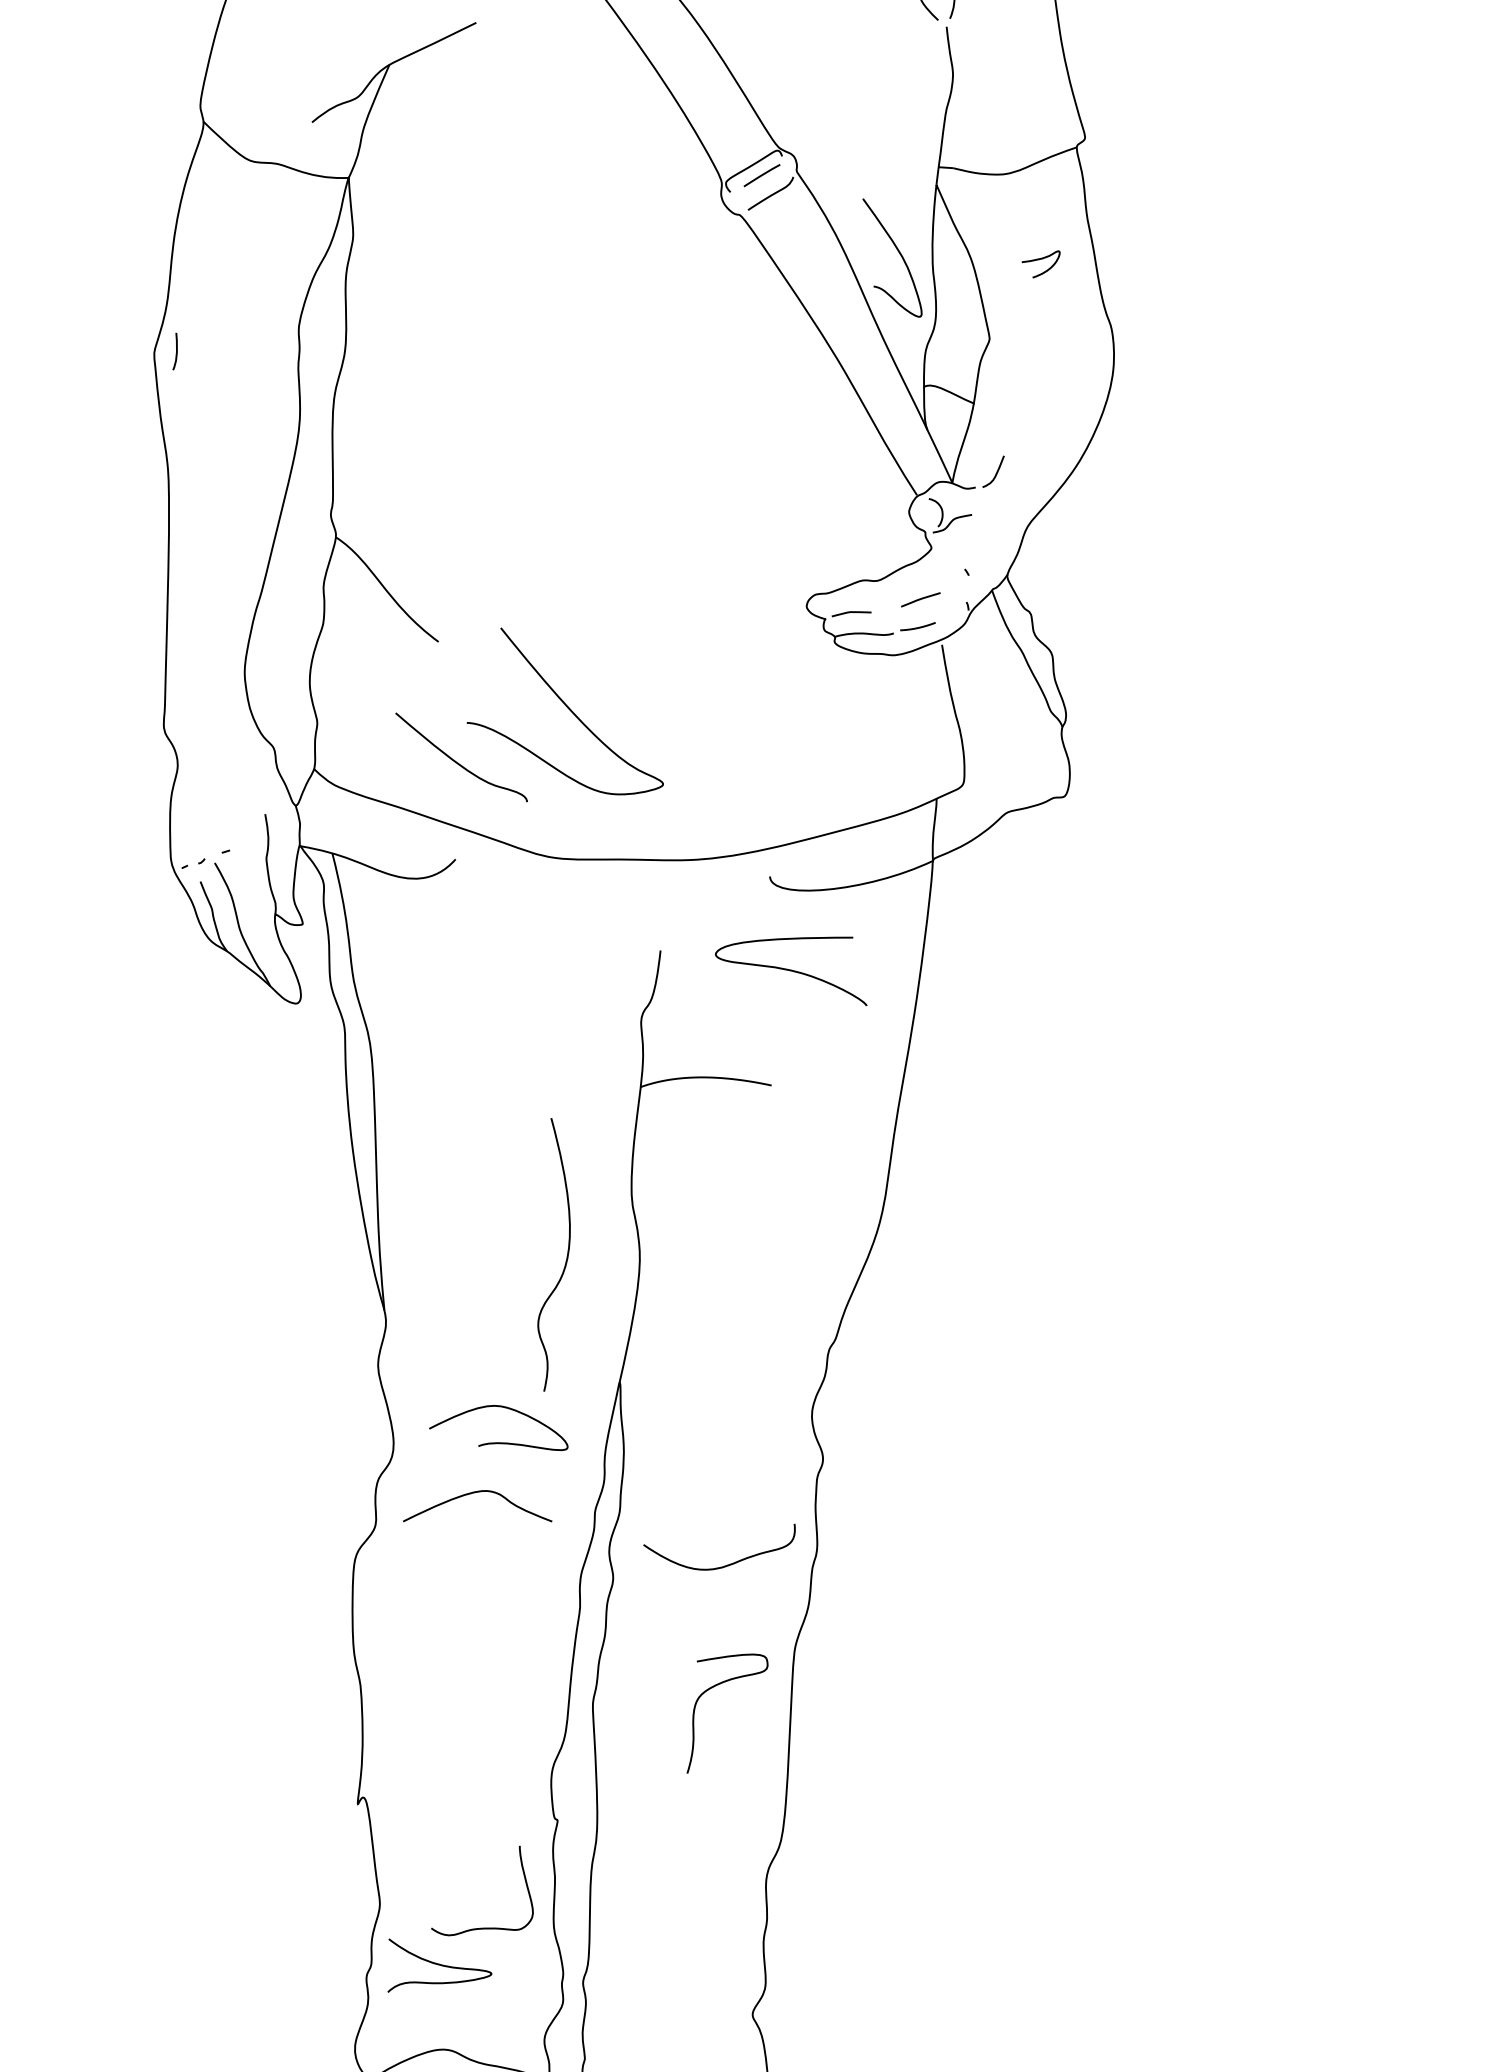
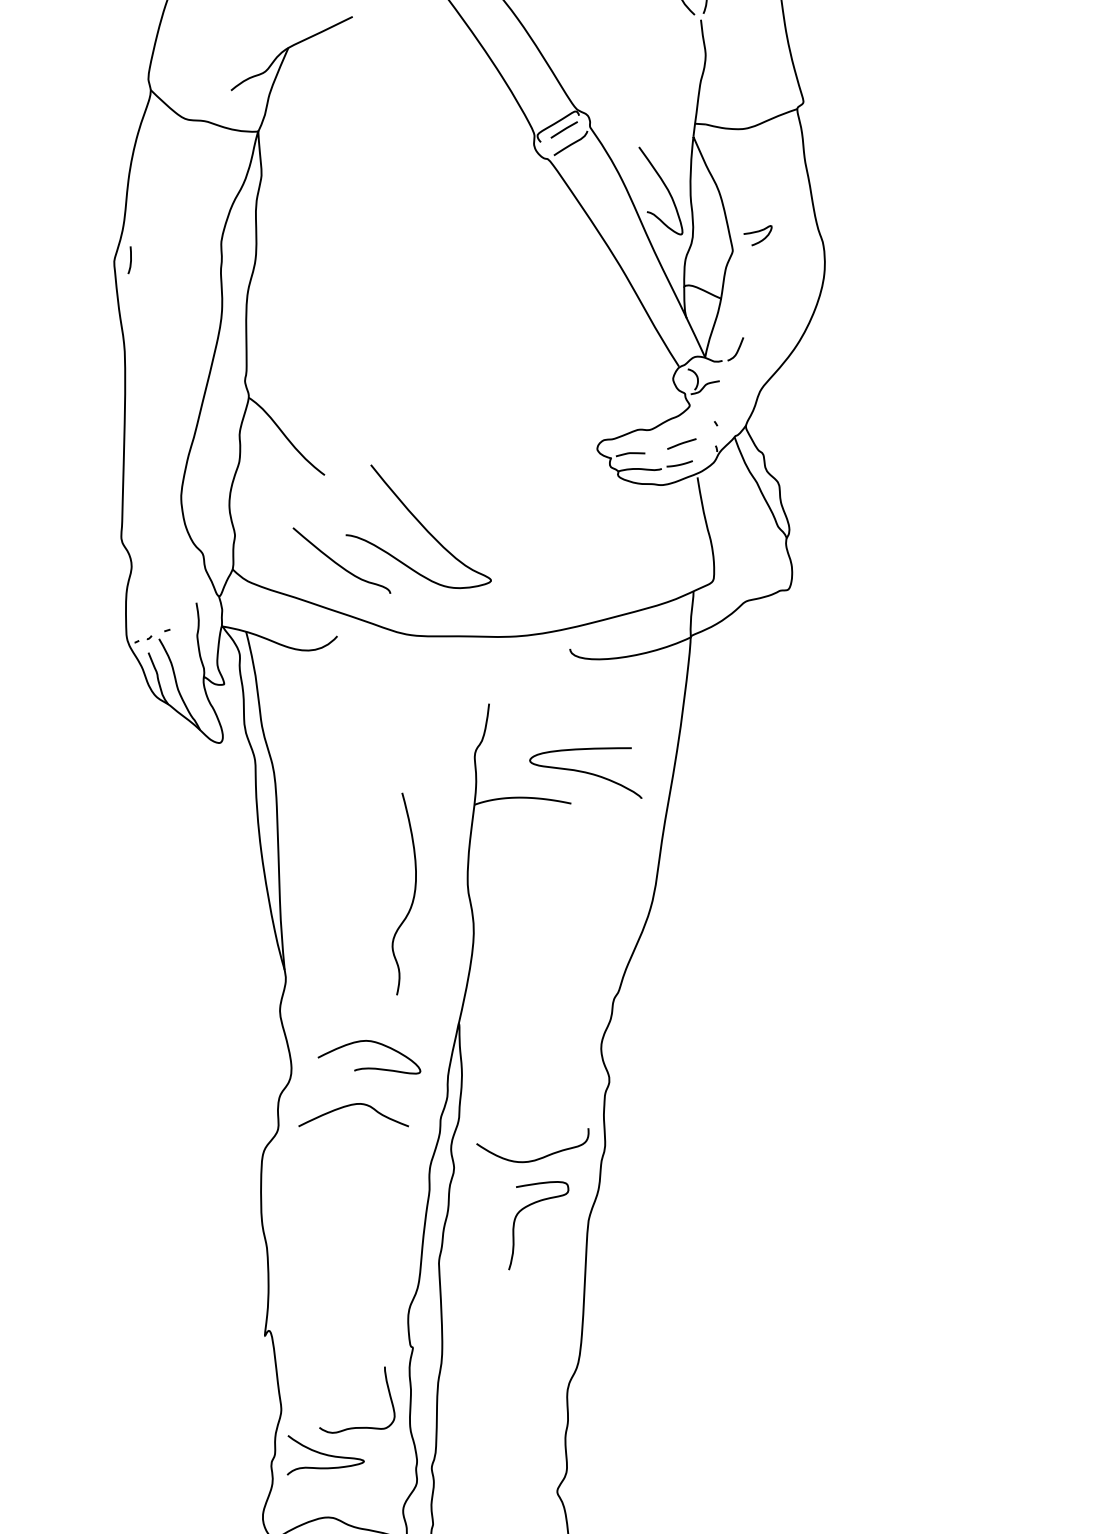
curve: (1040, 260) -> (757, 232), moved
curve: (790, 970) -> (585, 772), moved
curve: (566, 1254) -> (413, 893), moved
curve: (715, 1687) -> (529, 1206), moved

